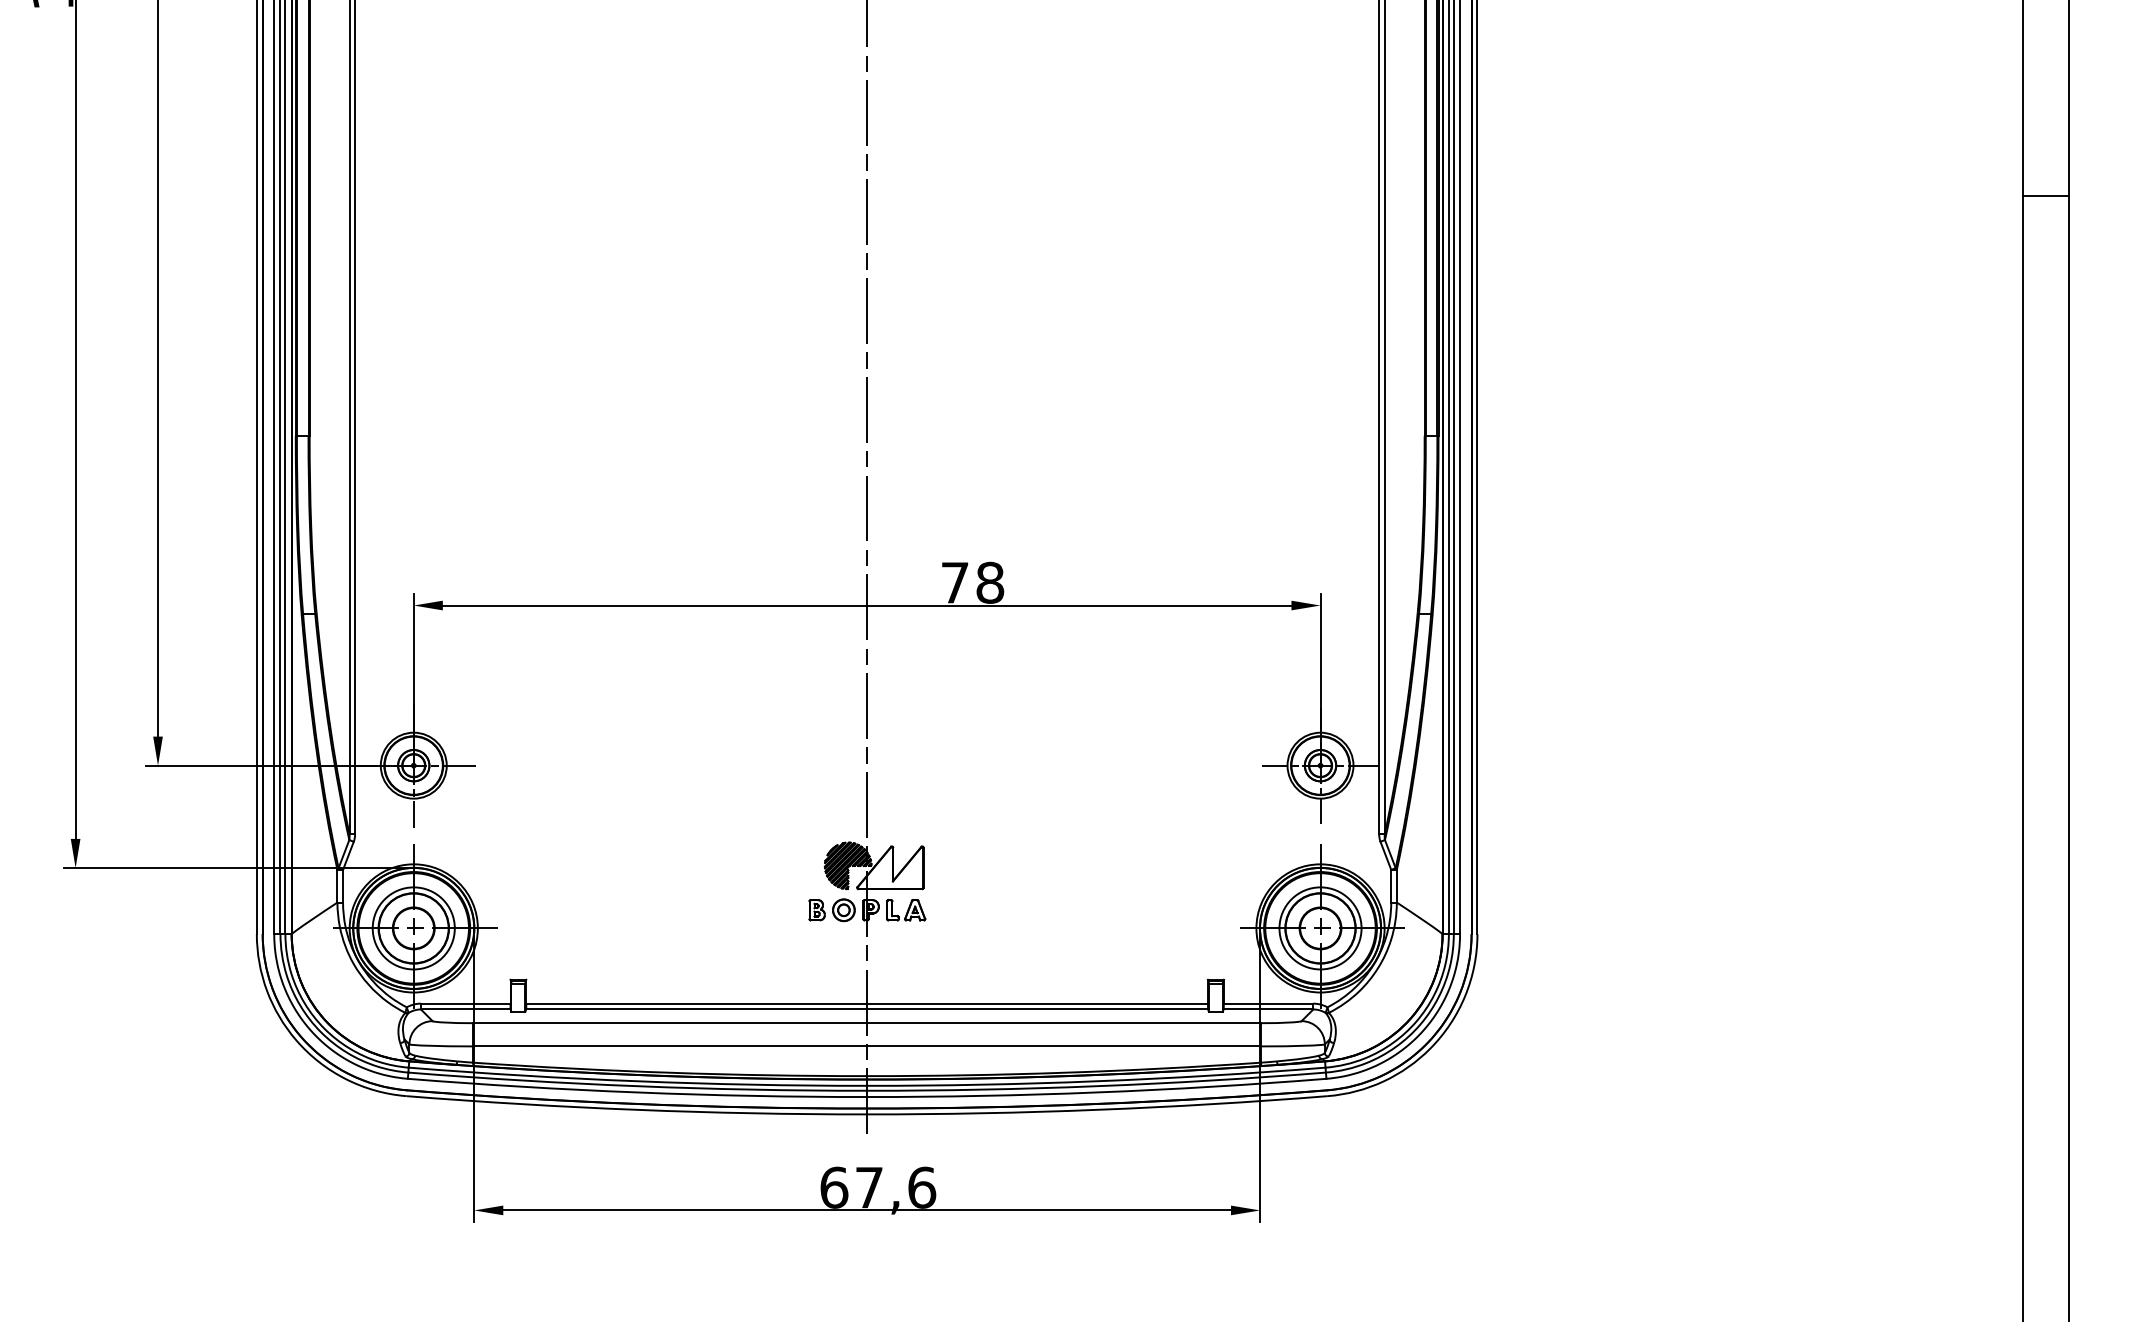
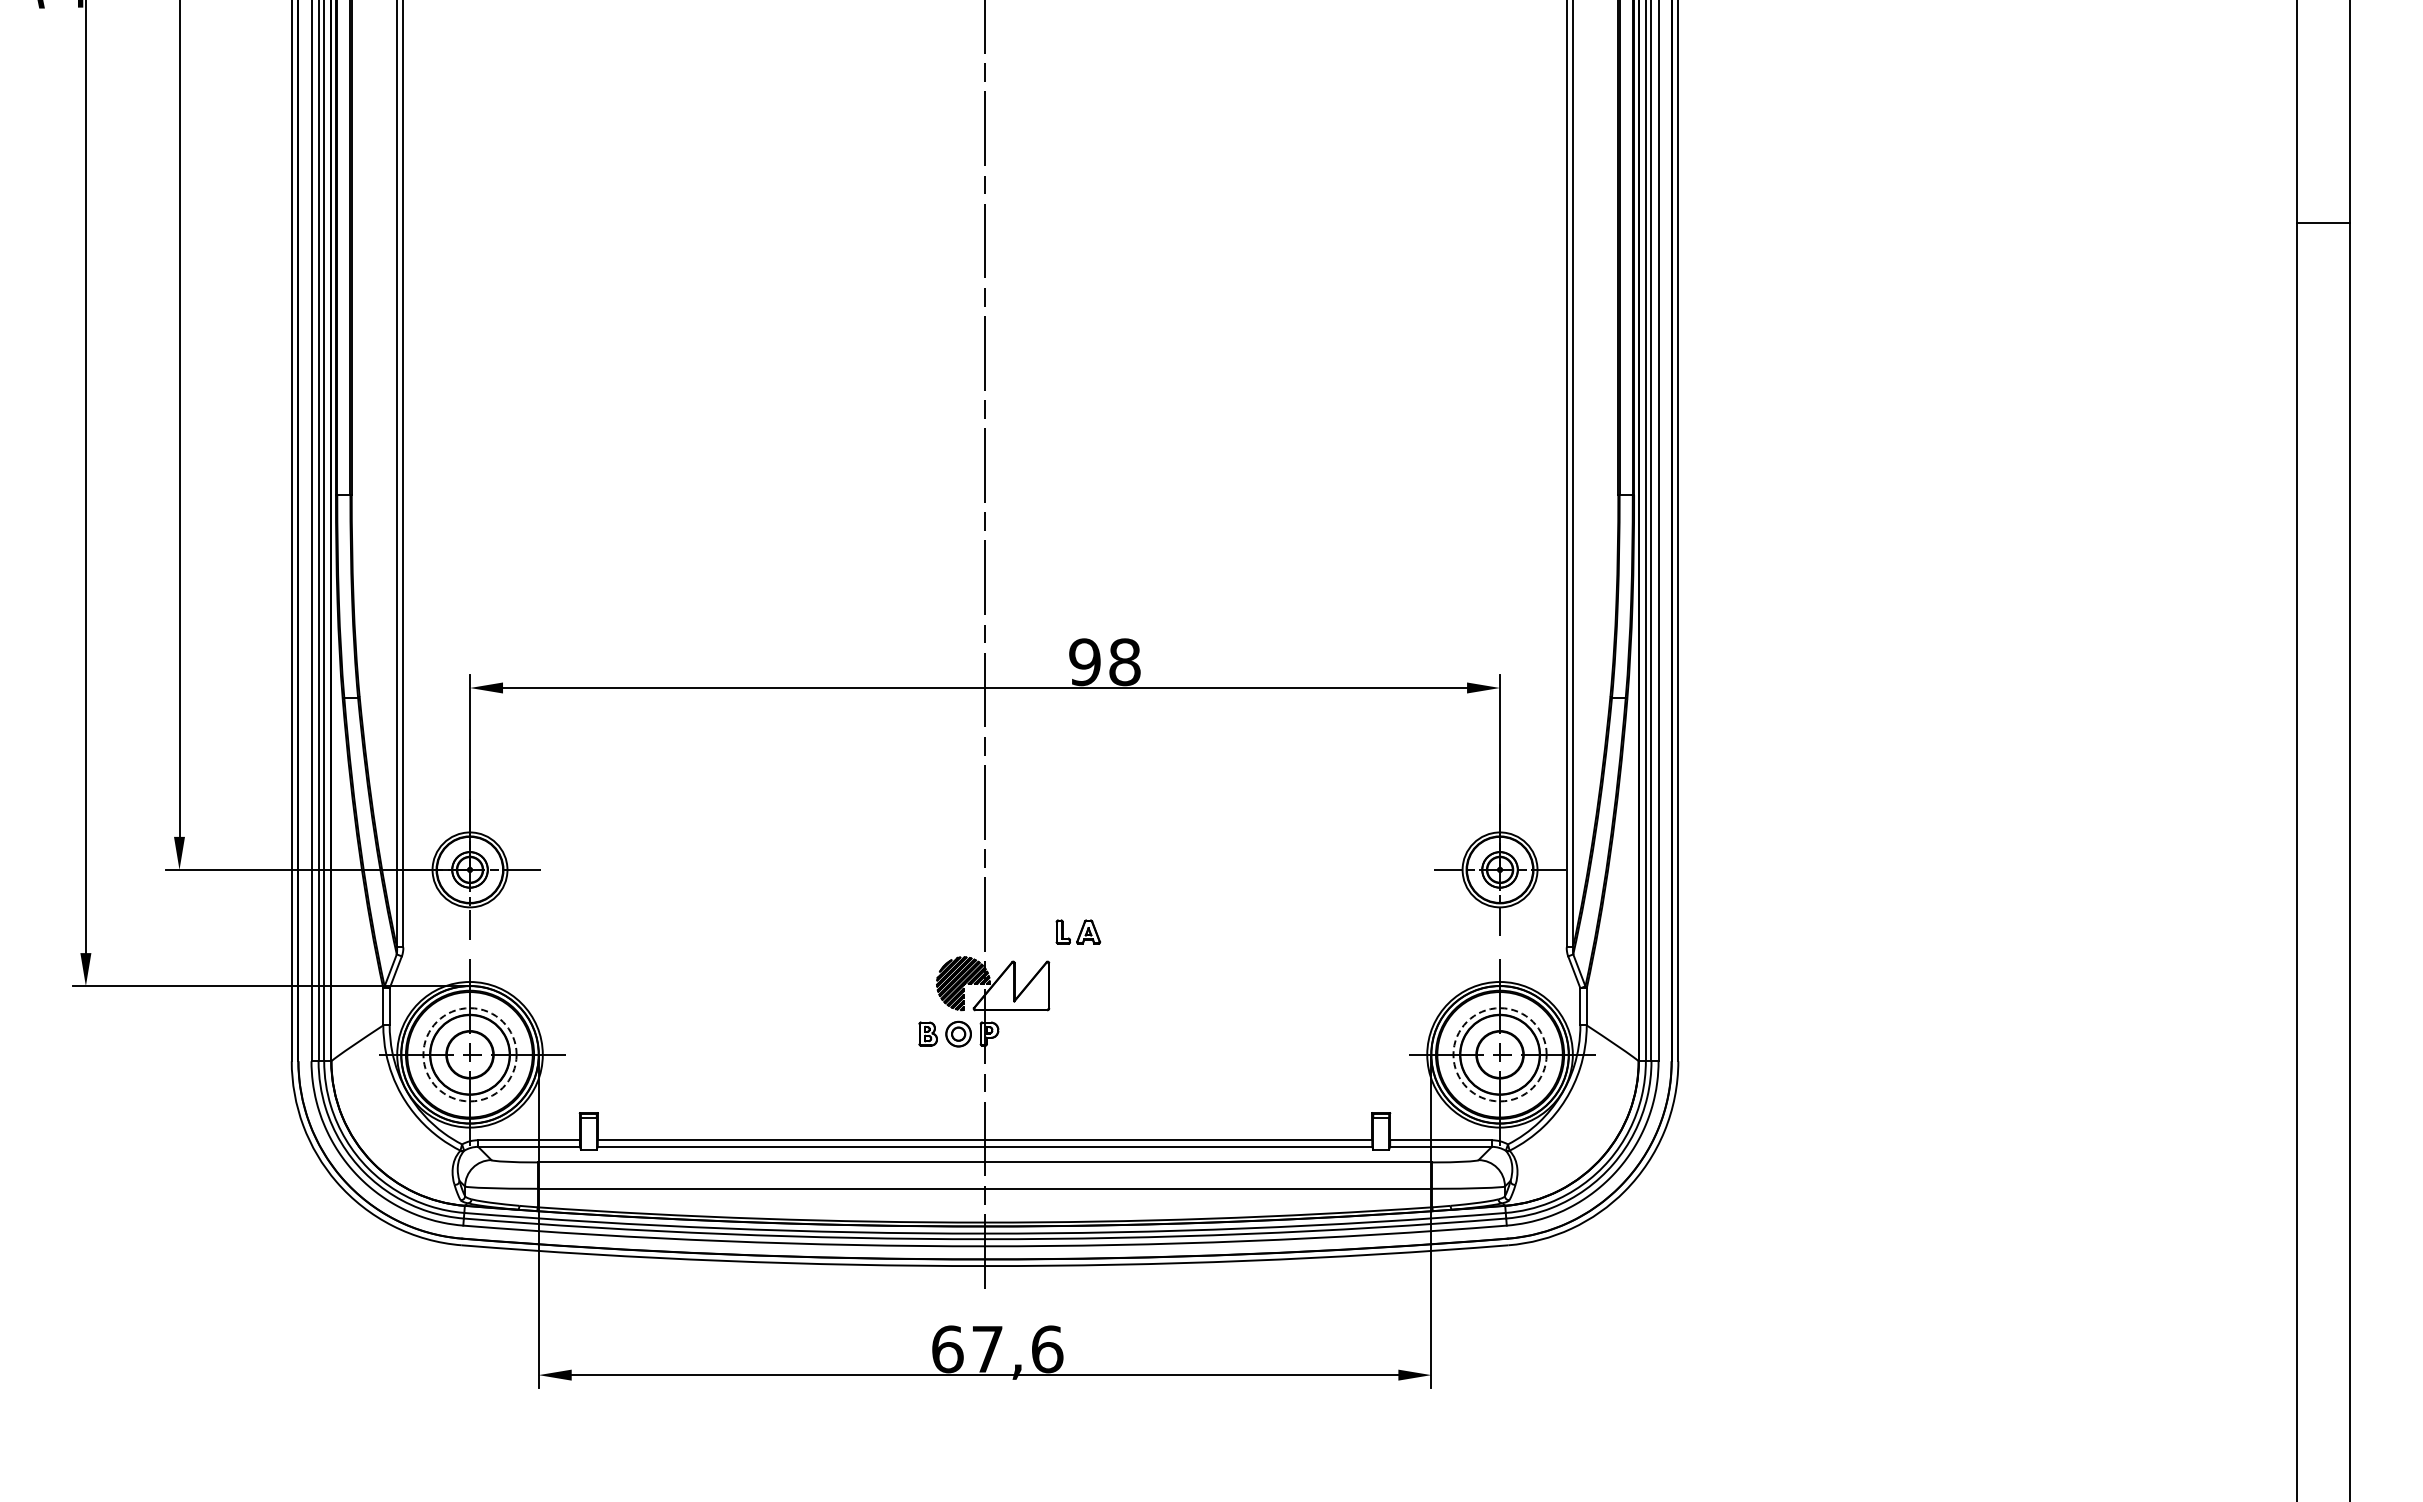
text: (954, 583) -> (1084, 662), 78 -> 98
part: (906, 909) -> (1078, 931), moved
circle: (413, 928) -> (469, 1054), solid -> dashed
circle: (1320, 928) -> (1499, 1054), solid -> dashed

